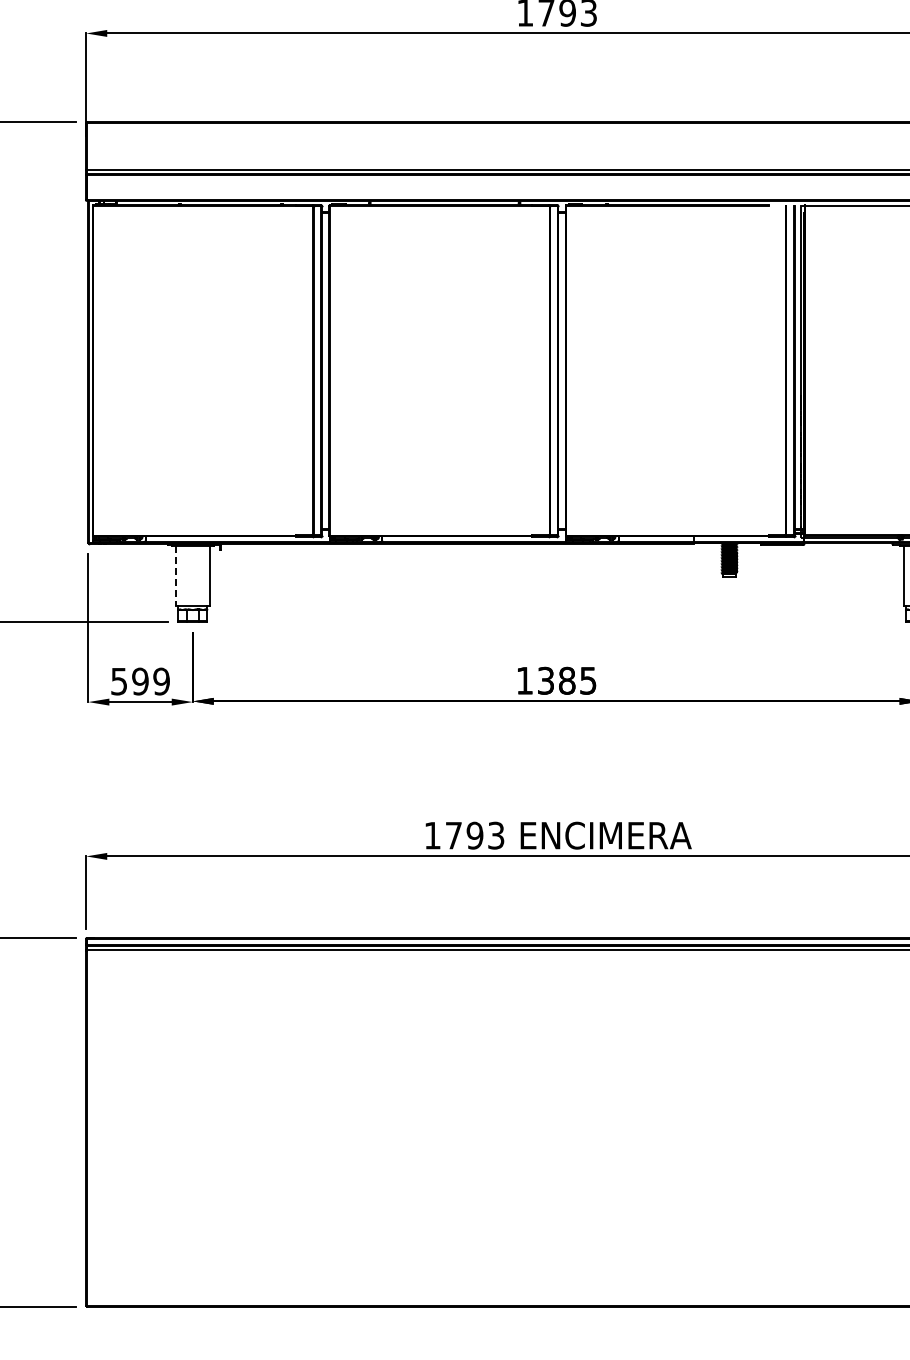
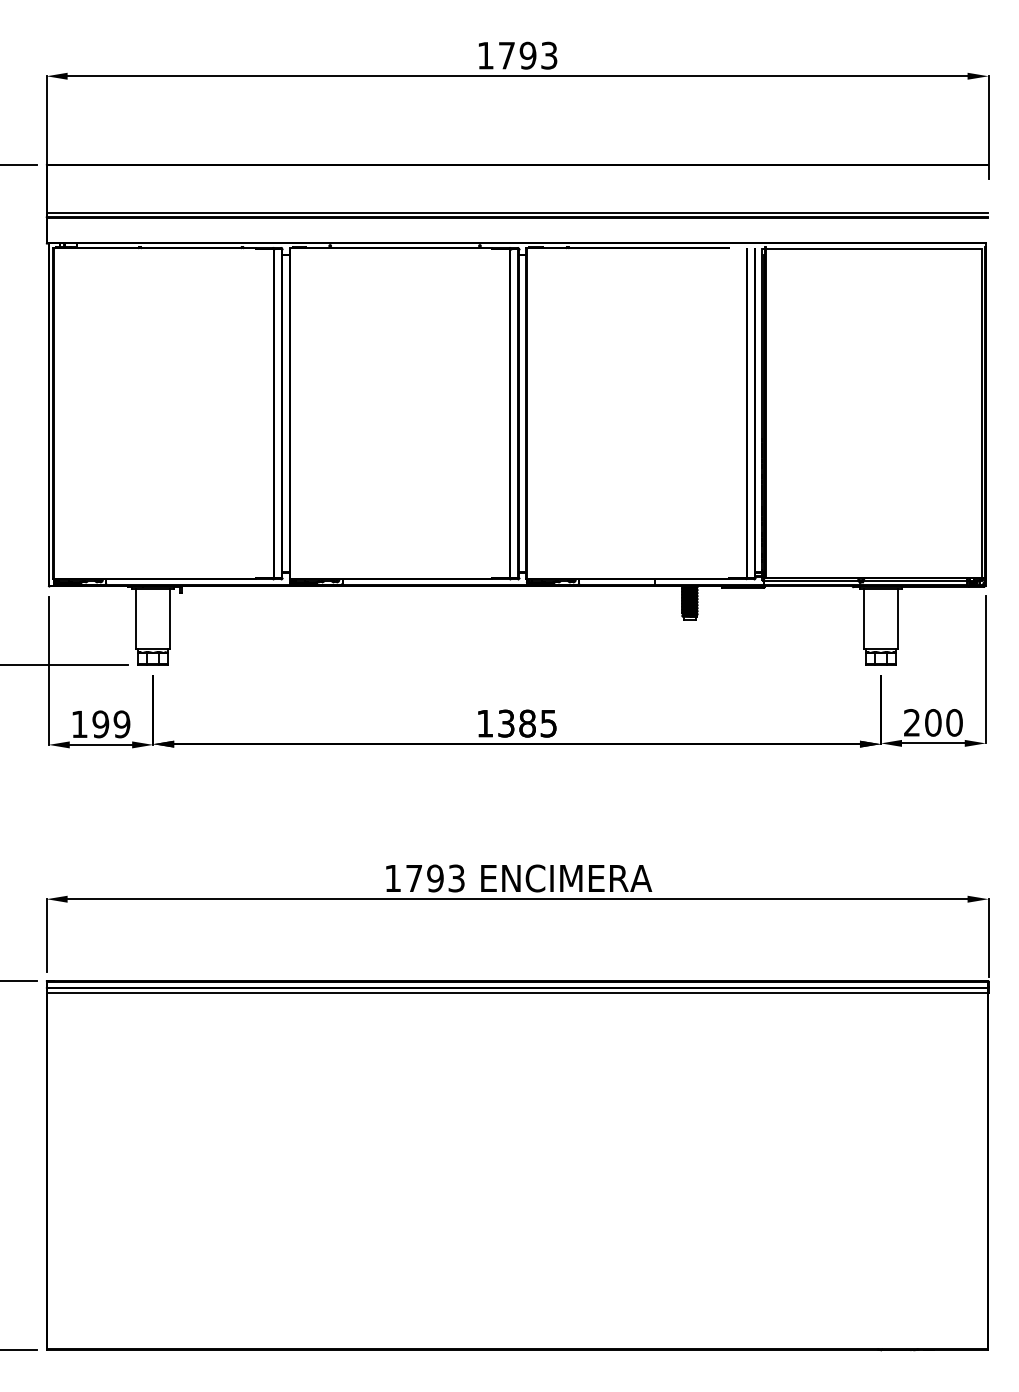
line: (176, 575) -> (136, 618), dashed -> solid
text: (119, 681) -> (79, 724), 599 -> 199

